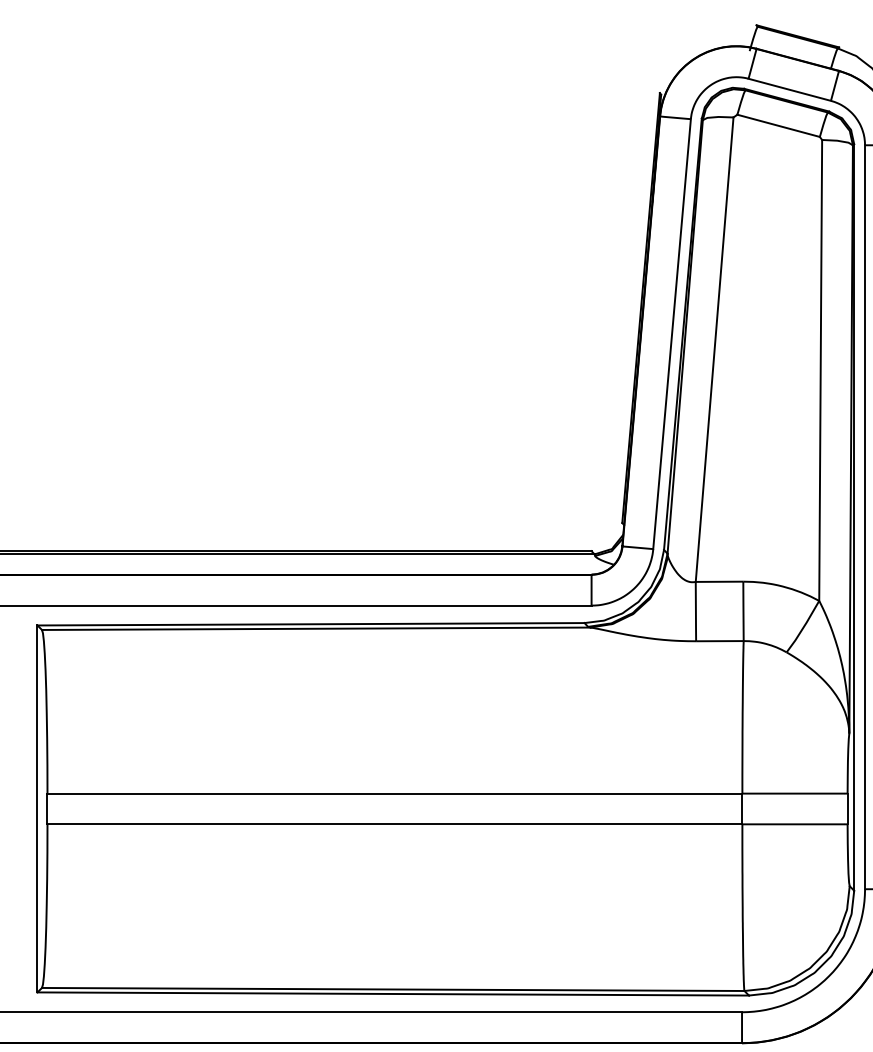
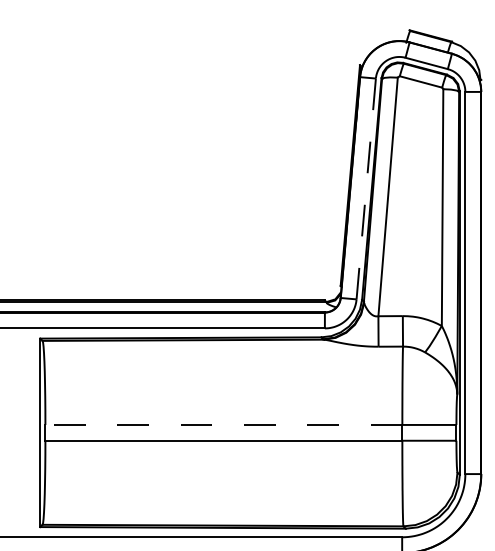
line: (672, 333) -> (366, 188), solid -> dashed
line: (394, 792) -> (223, 424), solid -> dashed

